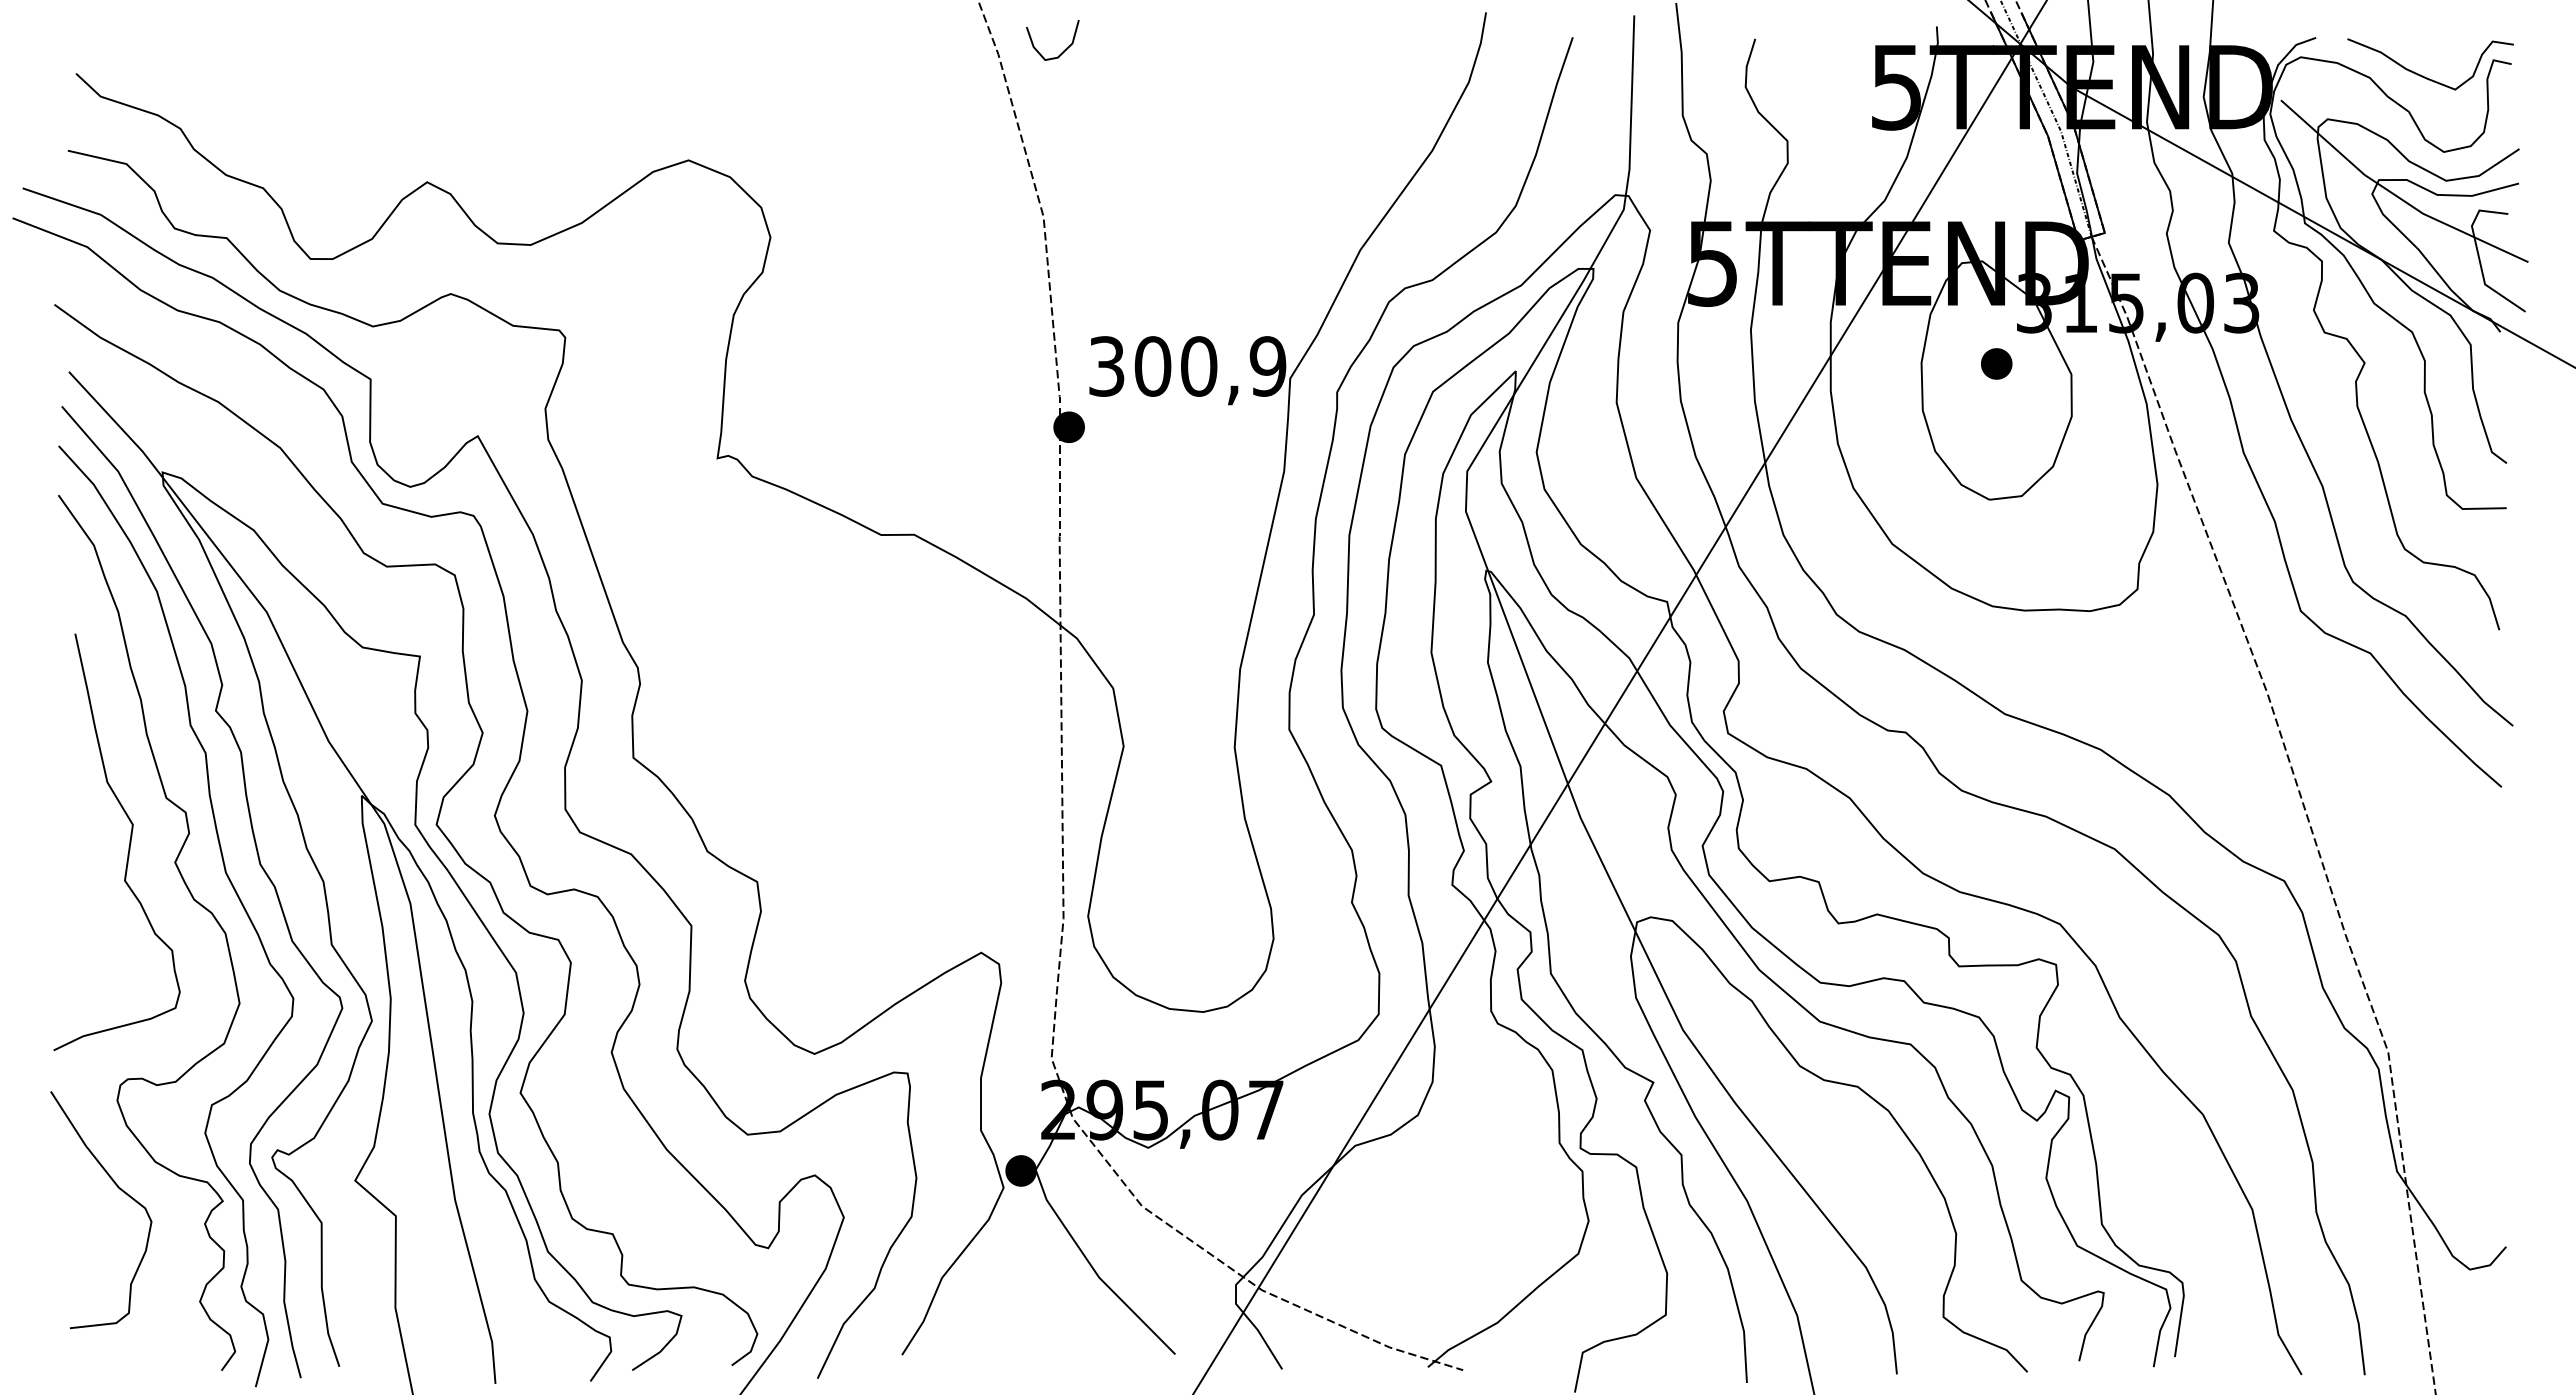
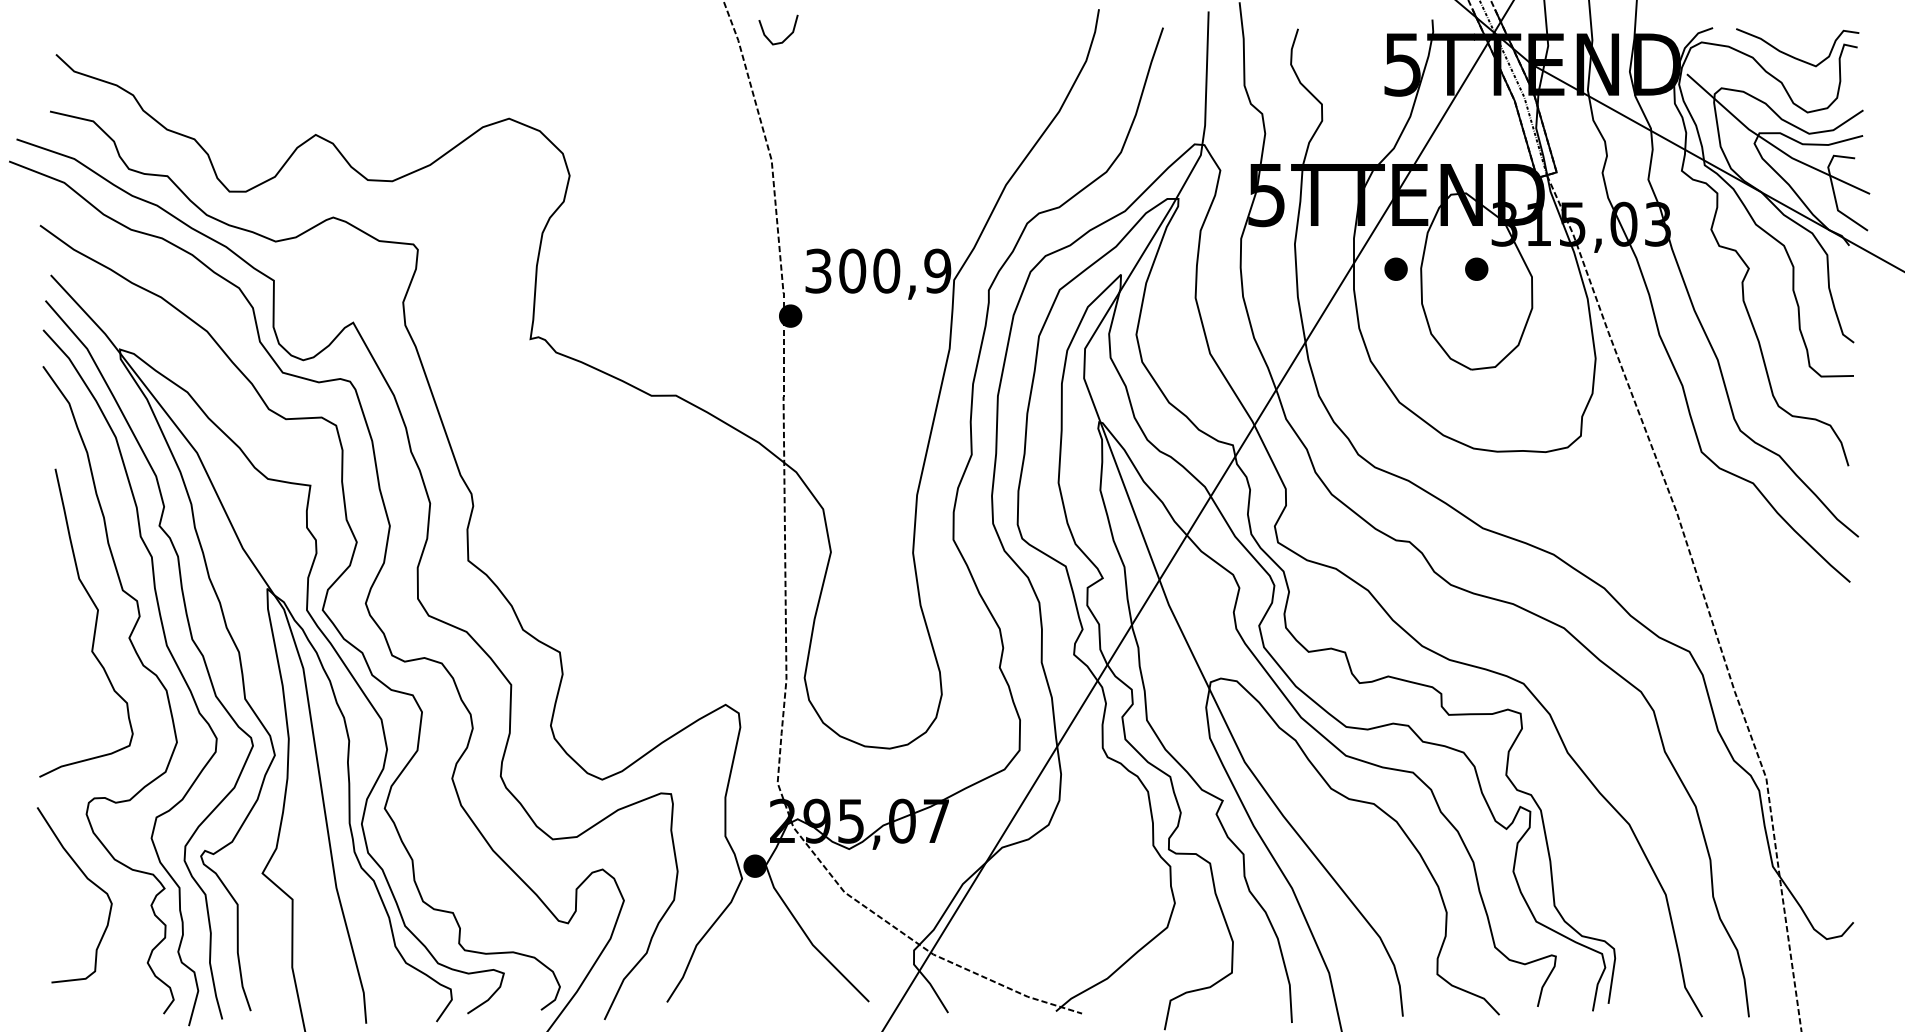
part: (1887, 363) -> (1395, 268), added

